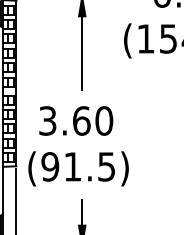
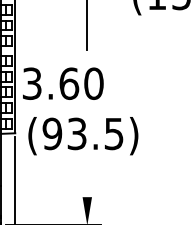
text: (76, 120) -> (63, 83), moved
text: (72, 166) -> (76, 133), (91.5) -> (93.5)
line: (82, 211) -> (87, 182), removed

